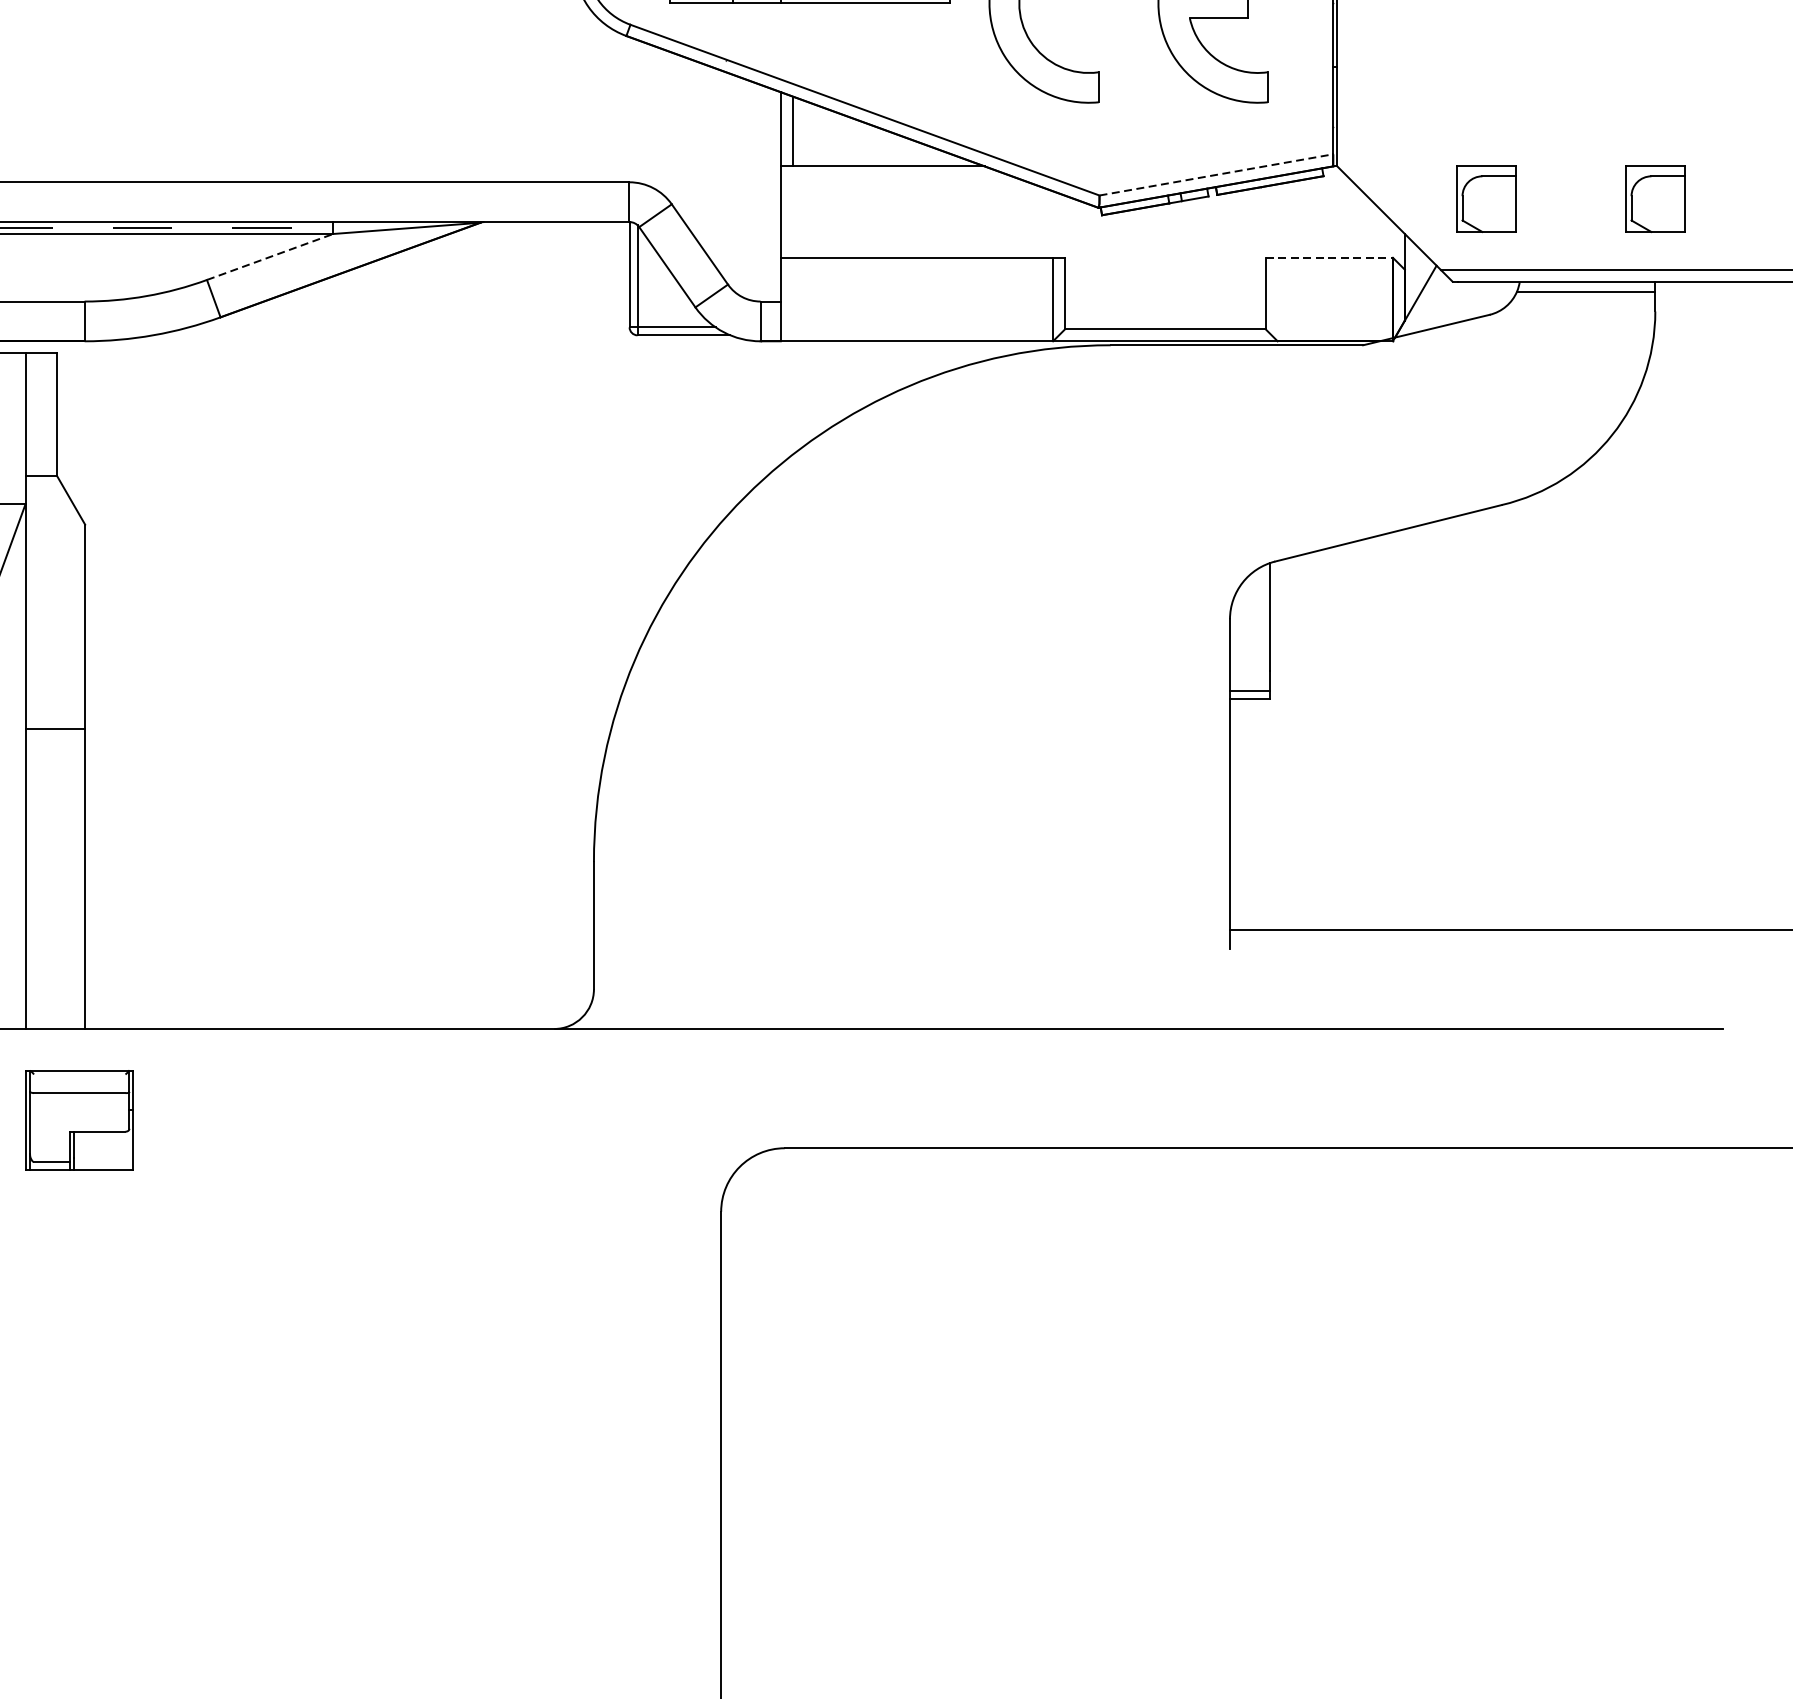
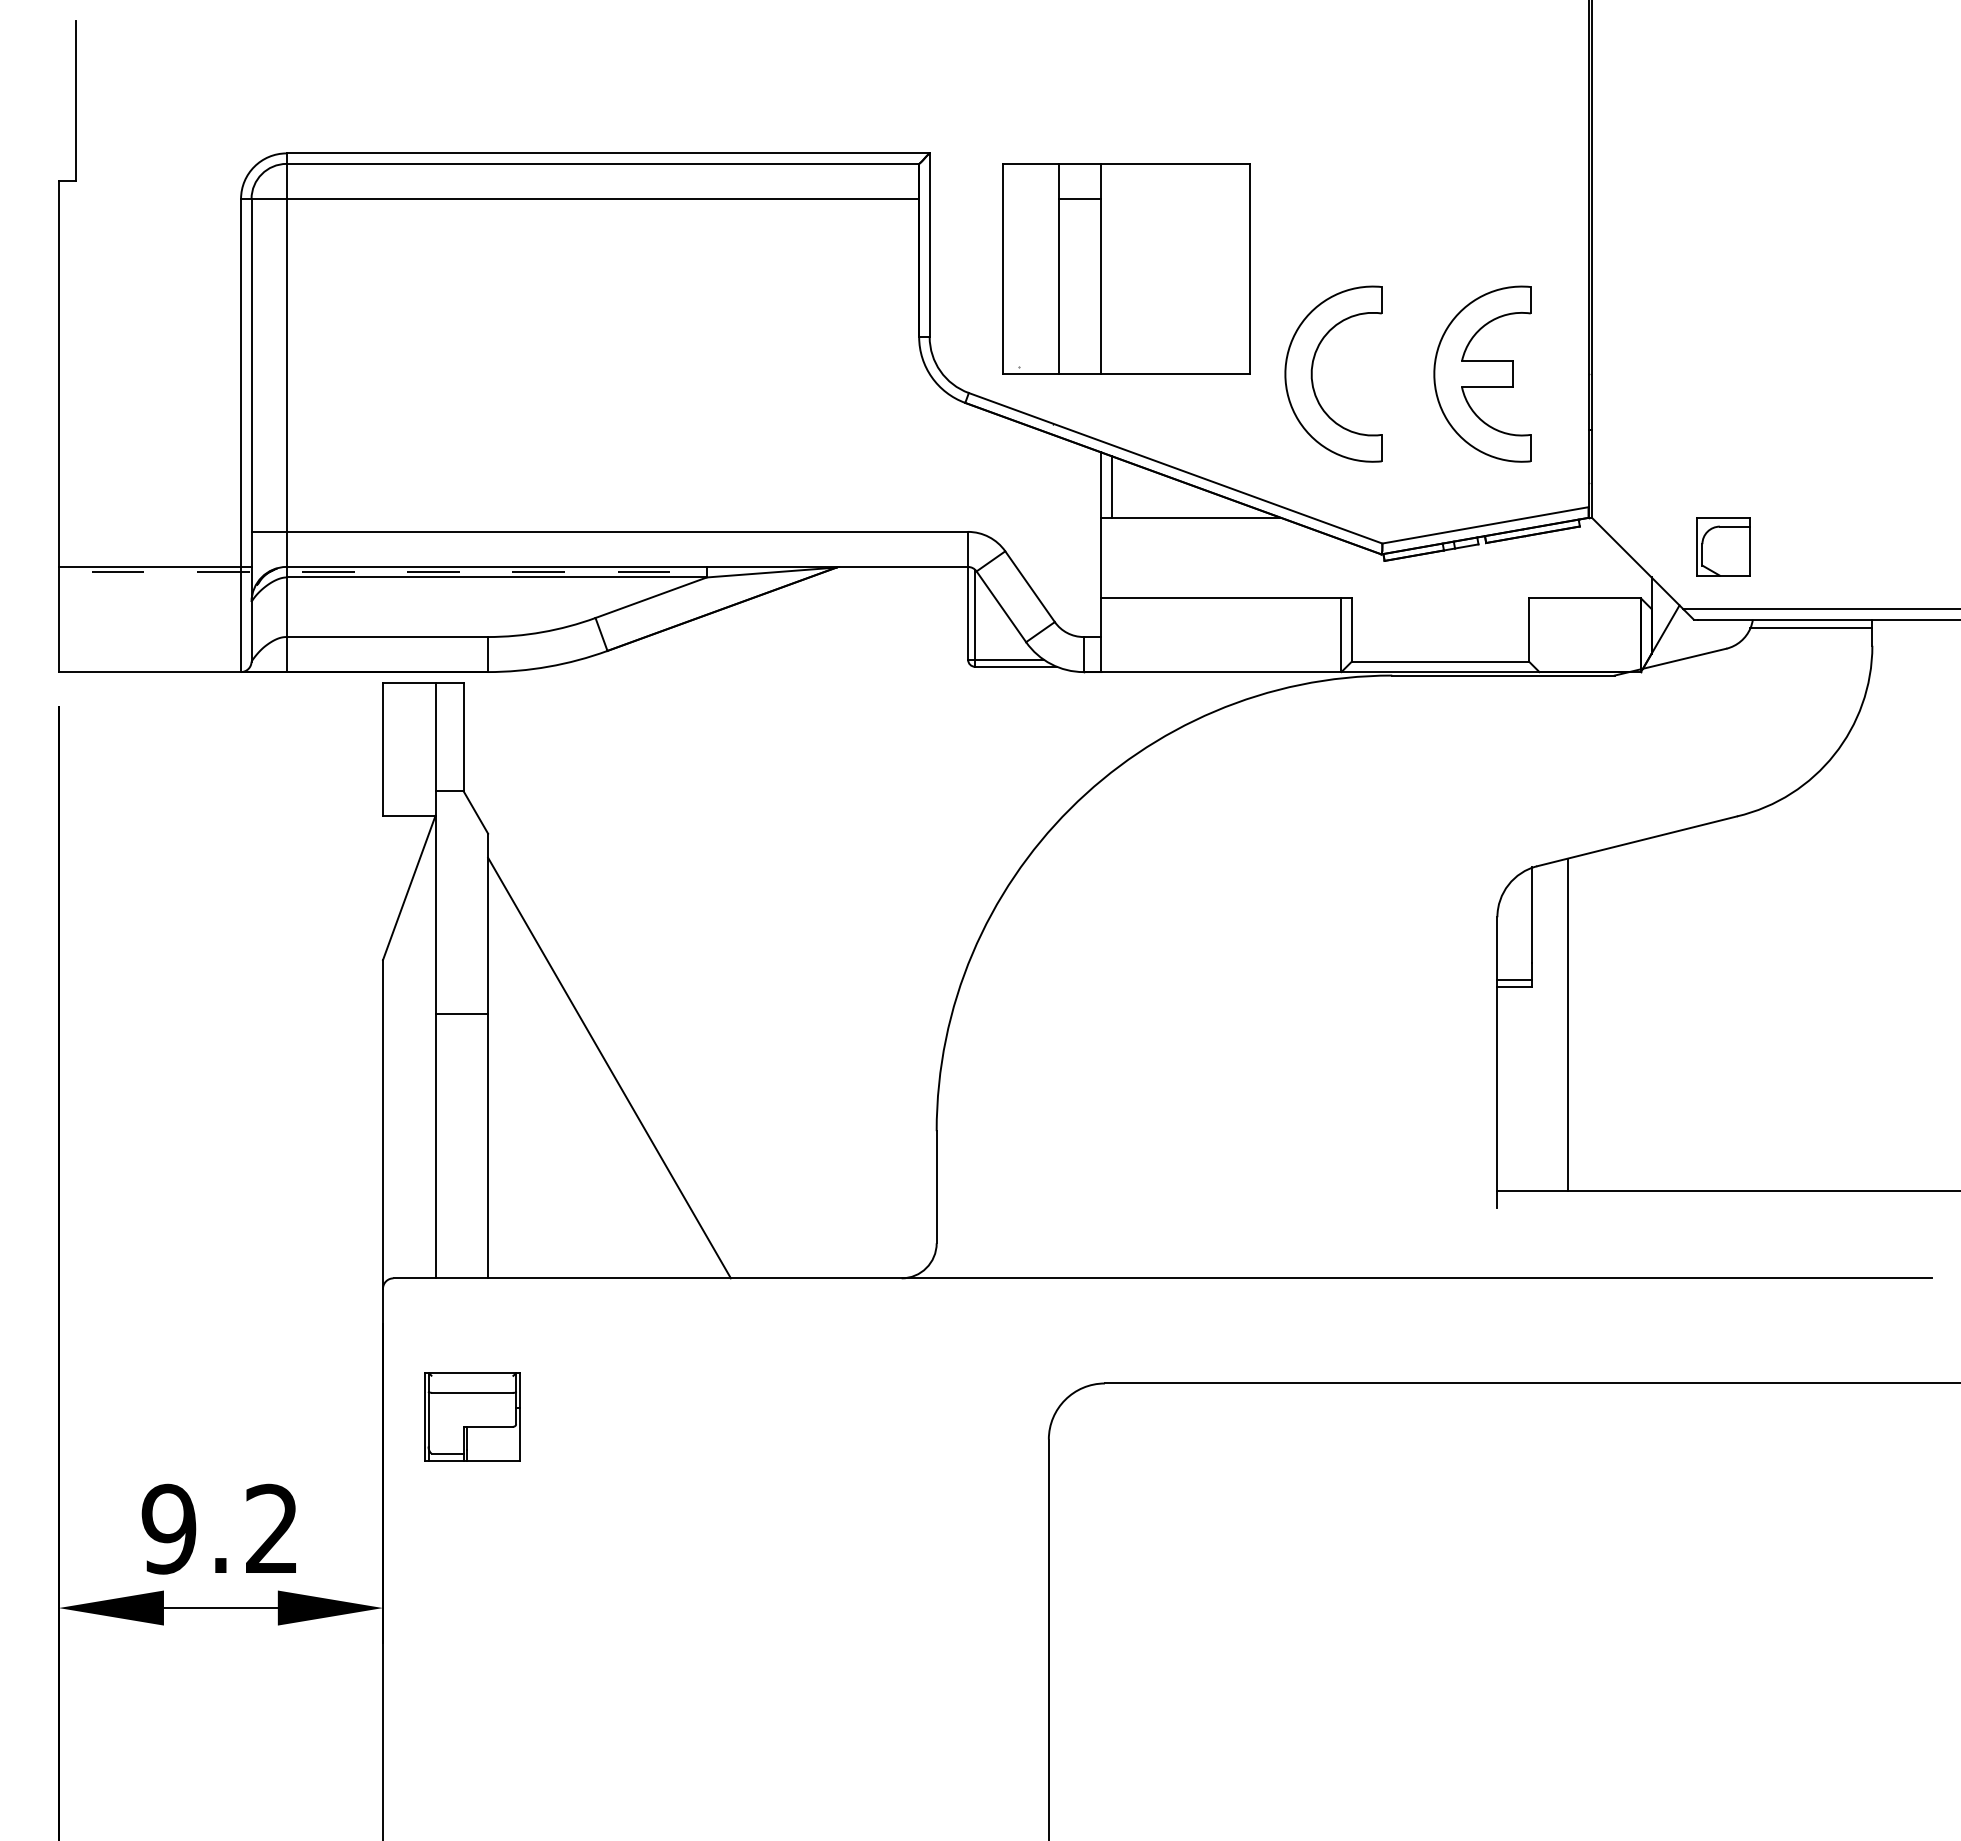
line: (1216, 175) -> (1485, 525), dashed -> solid
part: (1655, 198) -> (1872, 546), removed
line: (270, 256) -> (651, 597), dashed -> solid
line: (1329, 257) -> (1585, 598), dashed -> solid
line: (1309, 741) -> (1567, 1024), added
line: (222, 789) -> (609, 1067), added
part: (79, 1119) -> (472, 1416), moved

